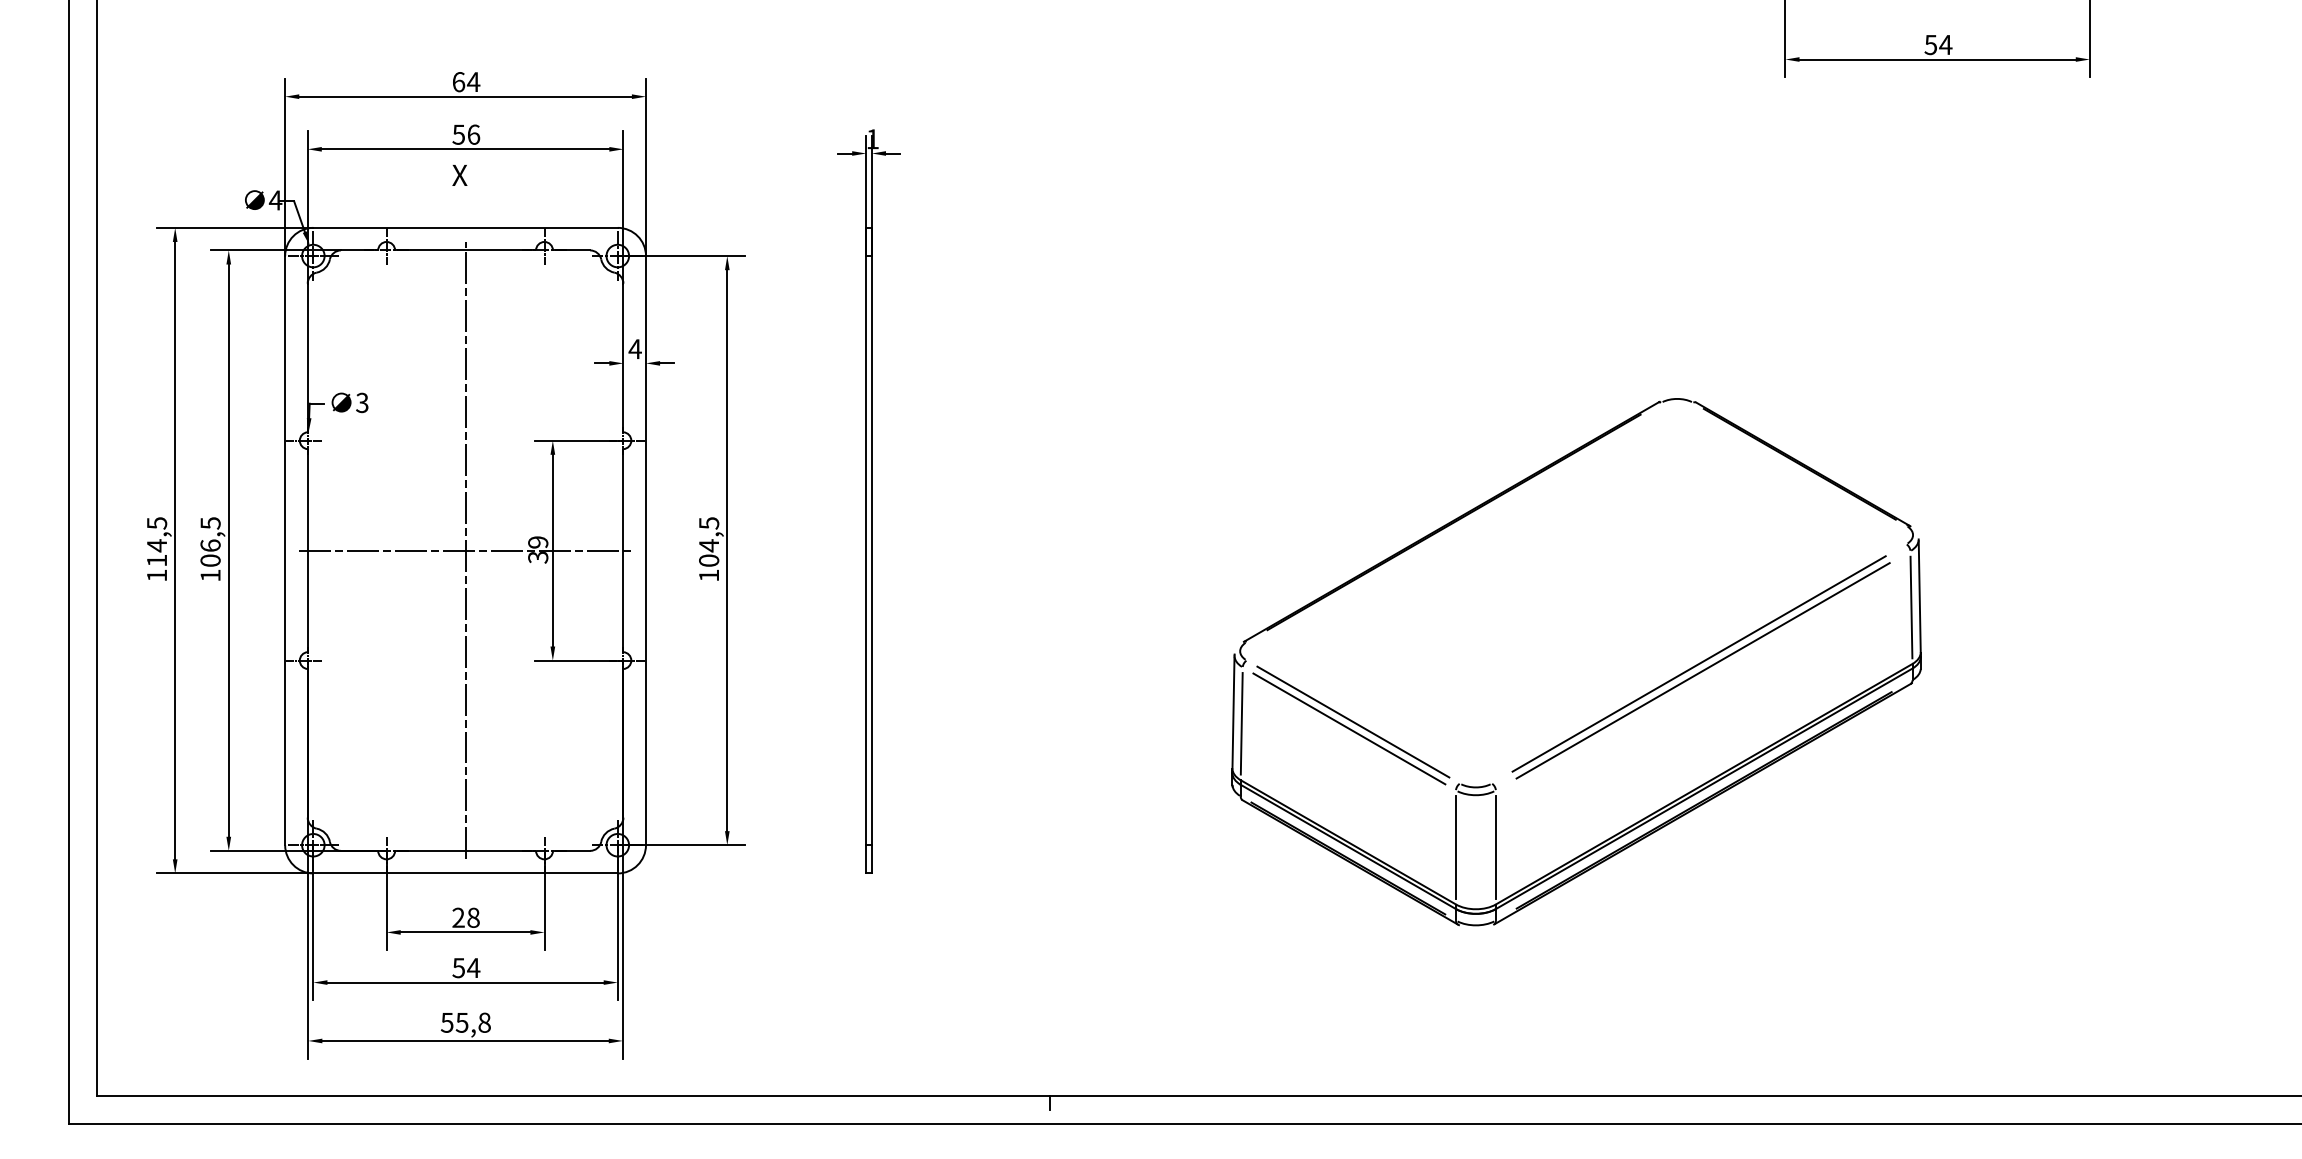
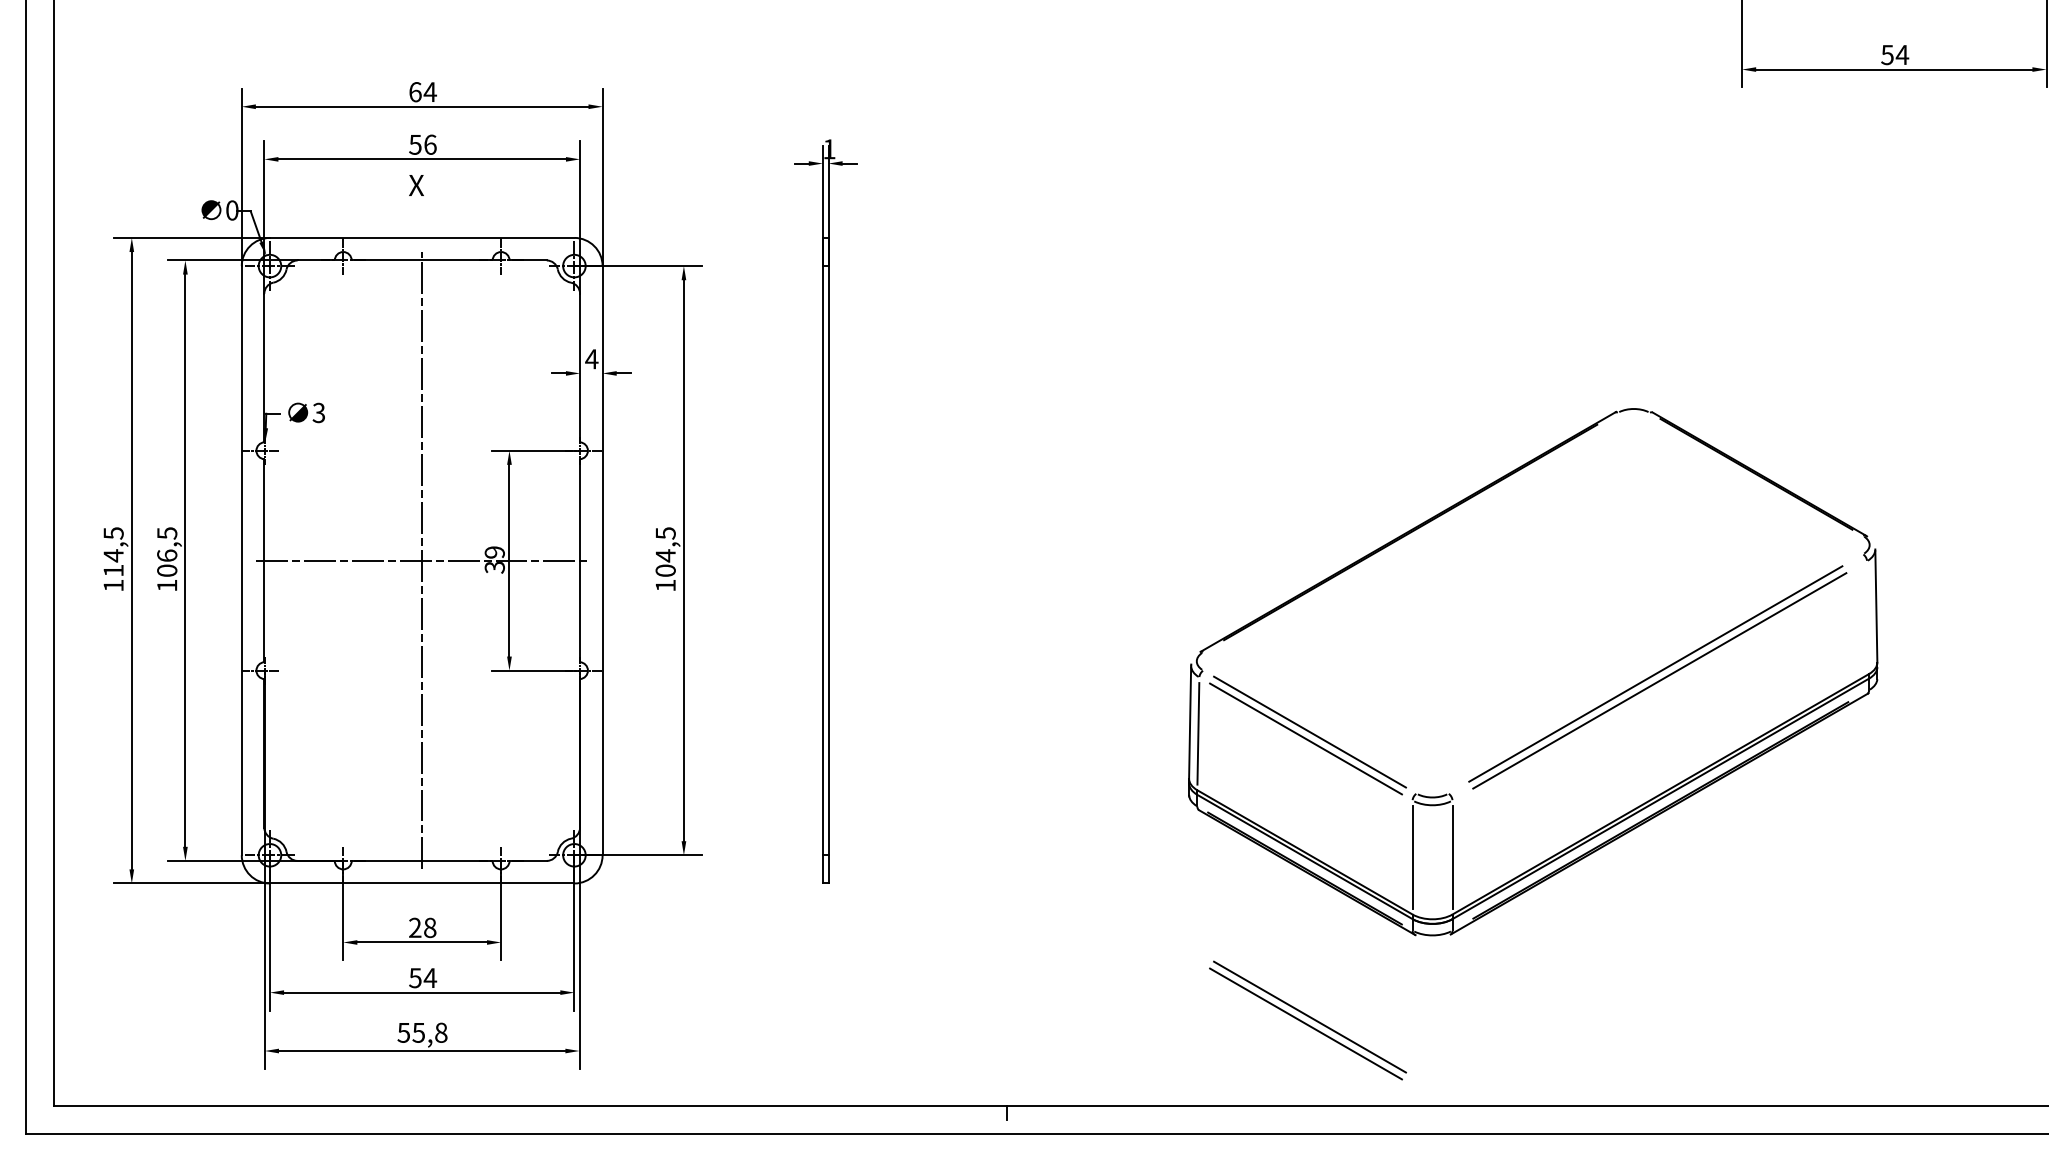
text: (275, 200) -> (232, 210), 4 -> 0
line: (1911, 607) -> (1868, 617), removed
part: (1351, 1010) -> (1308, 1020), added

